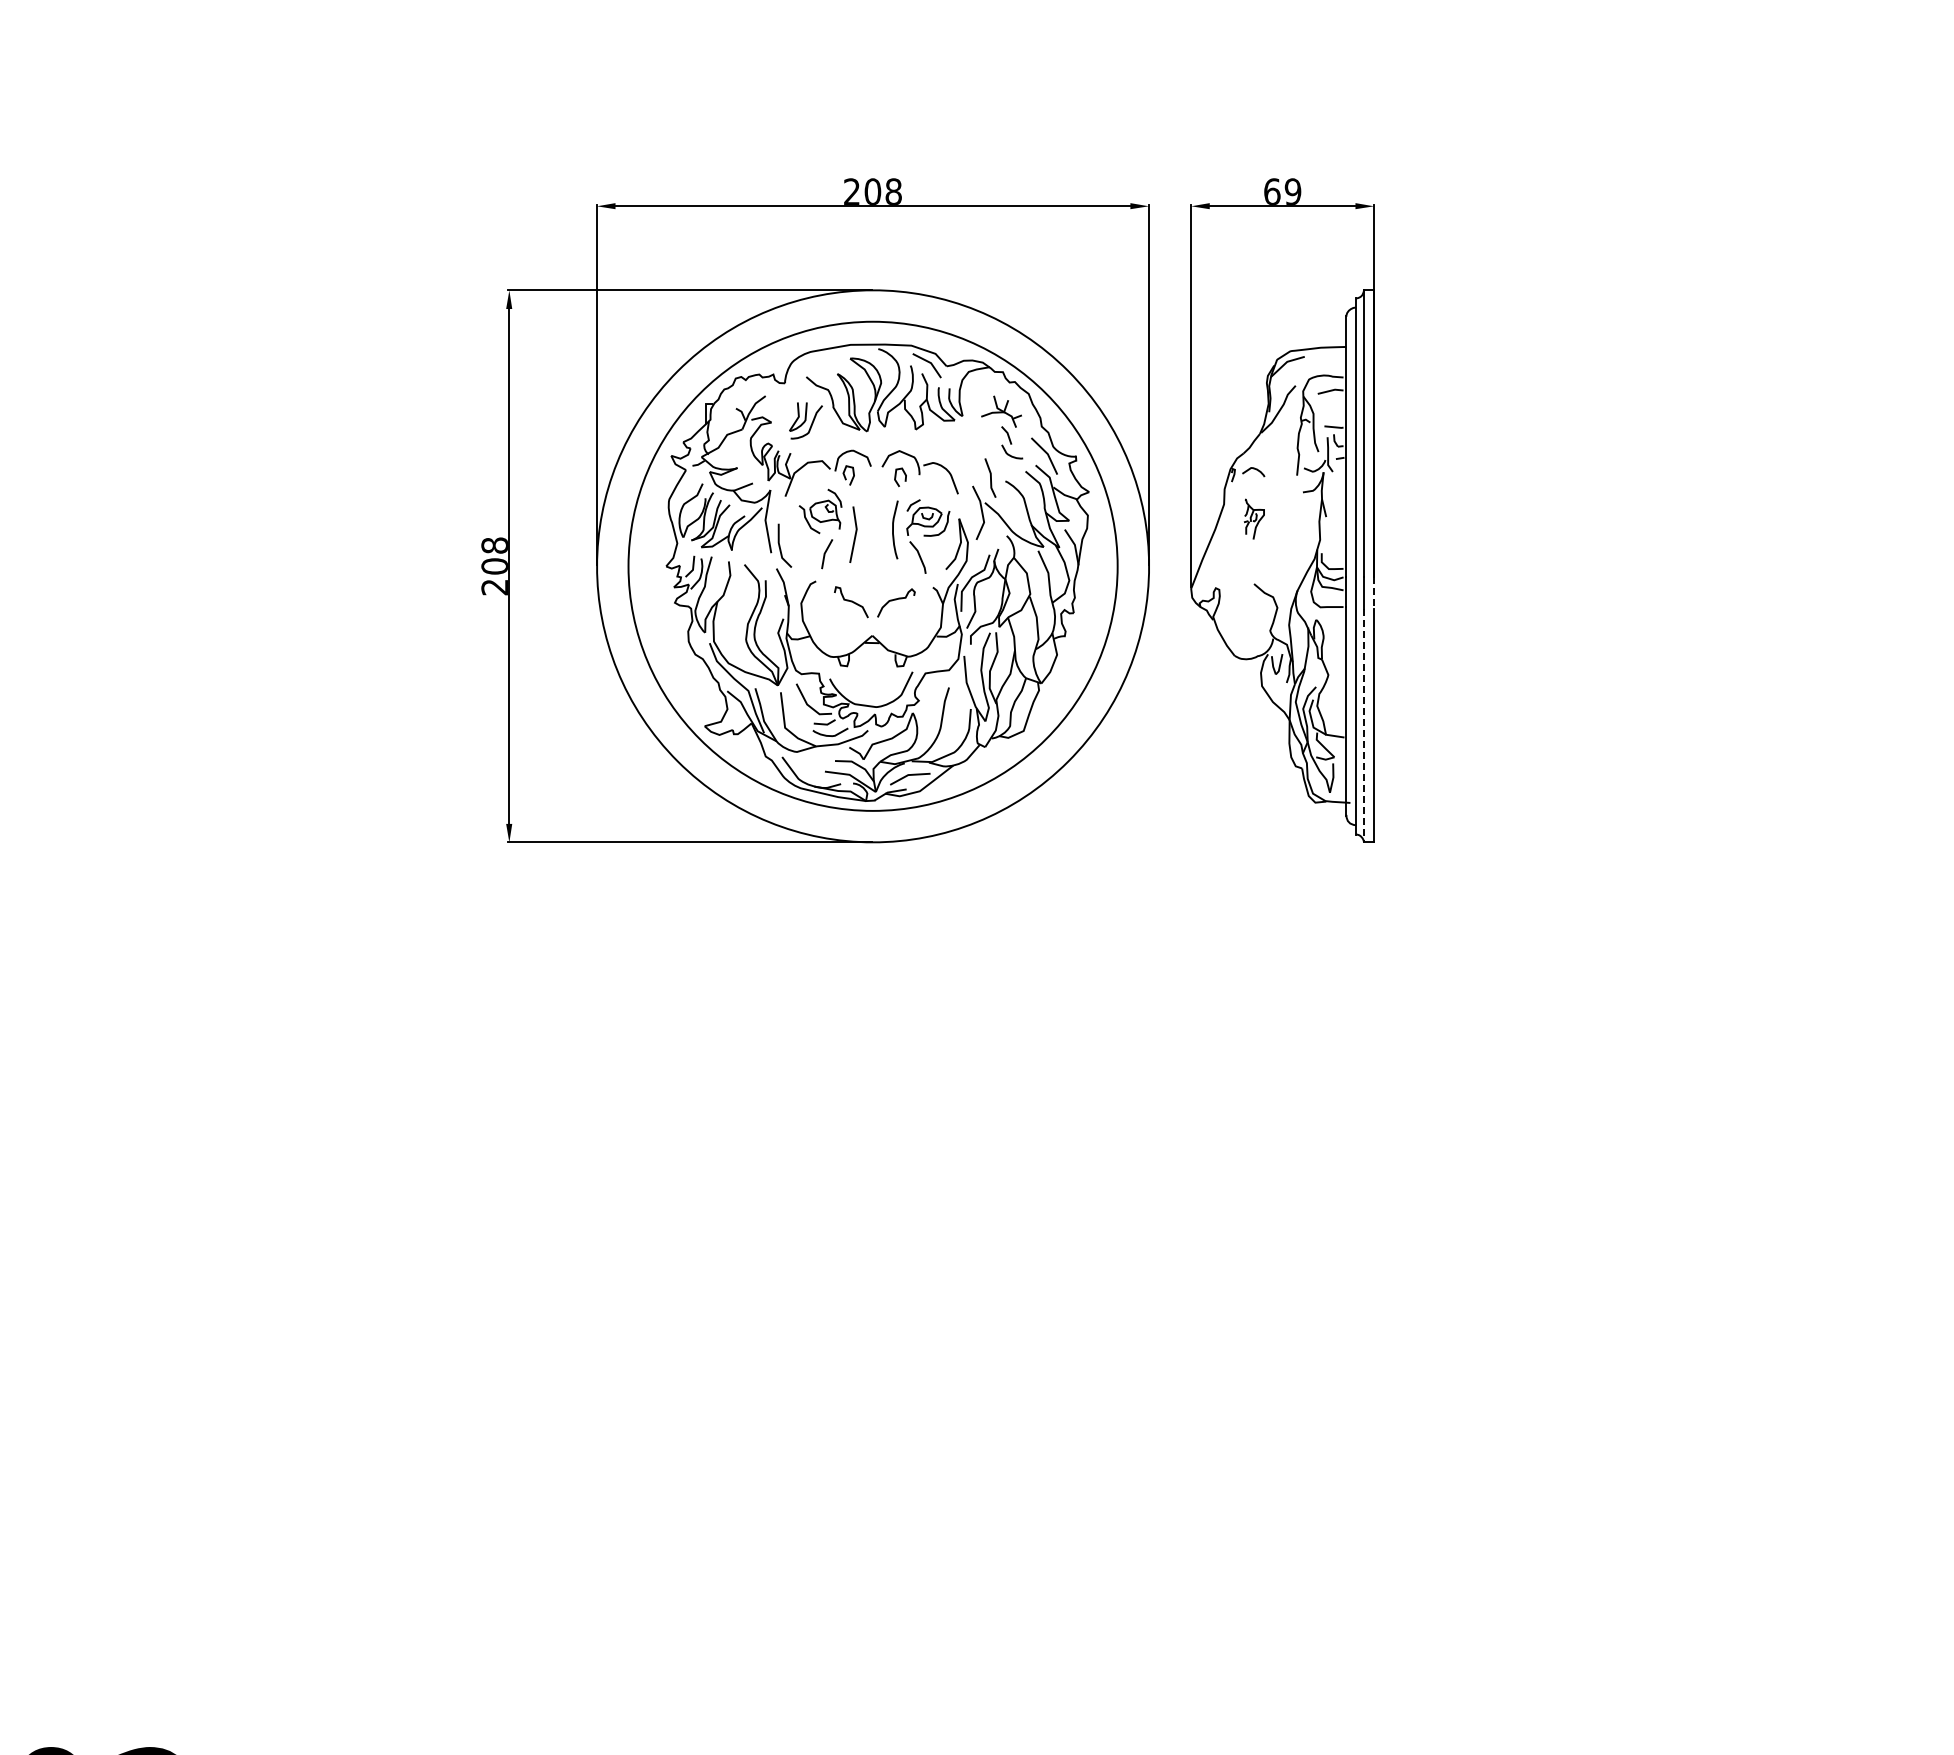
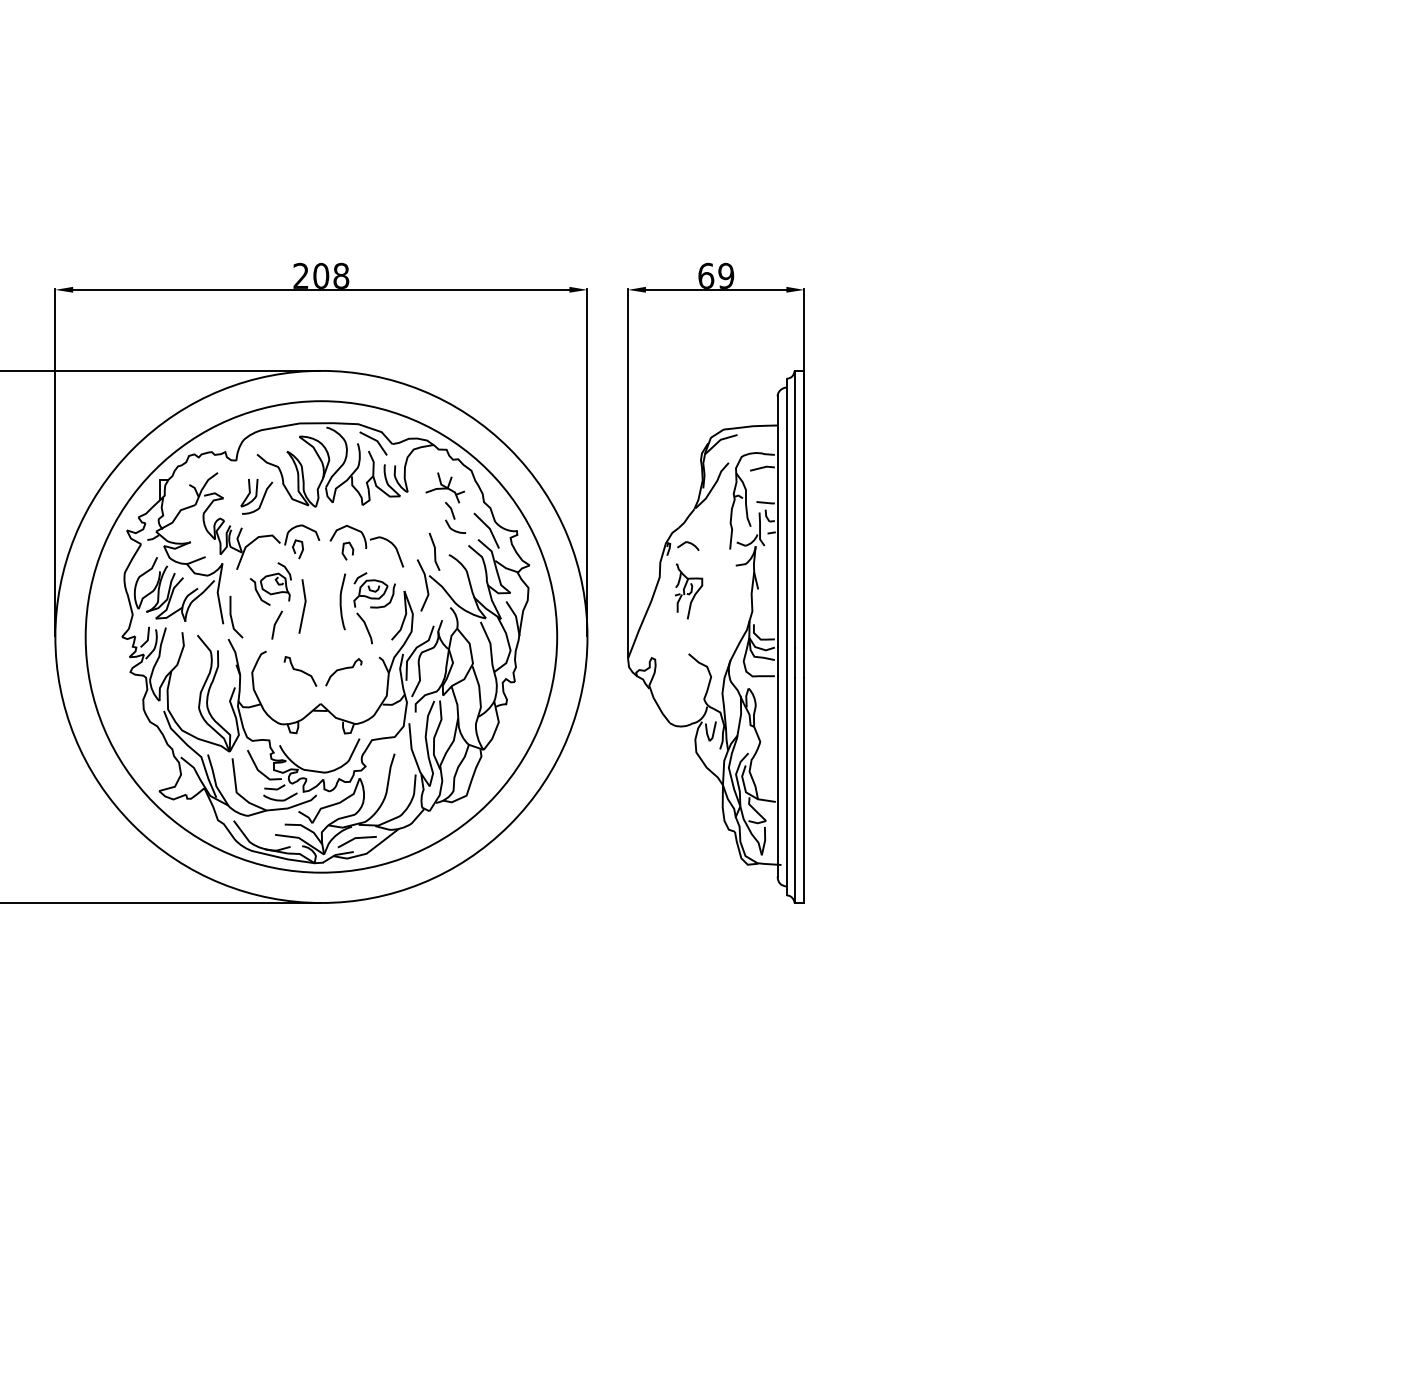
part: (1254, 519) -> (689, 591), size x1.43
line: (1374, 593) -> (804, 663), dashed -> solid
line: (1363, 725) -> (794, 790), dashed -> solid

